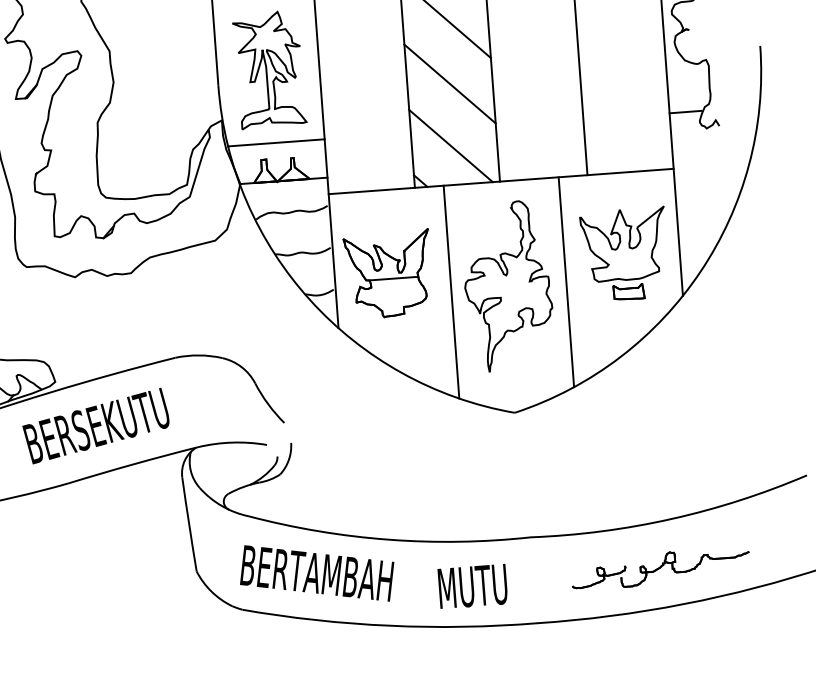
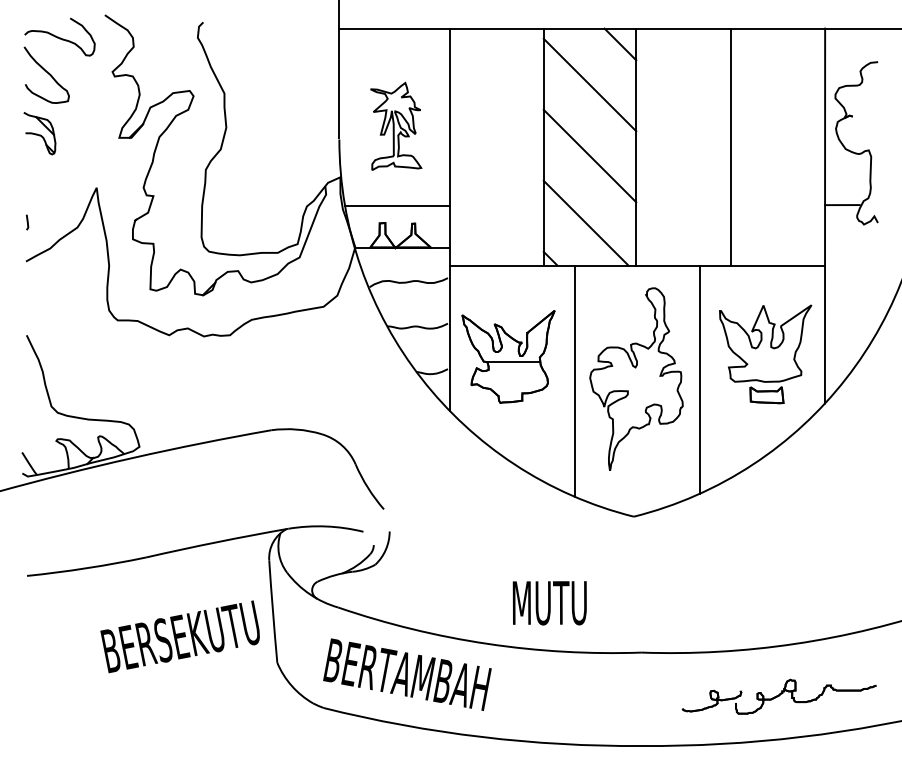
part: (270, 69) -> (396, 126), size x0.7
text: (95, 425) -> (179, 636), moved
text: (472, 586) -> (549, 603), moved

